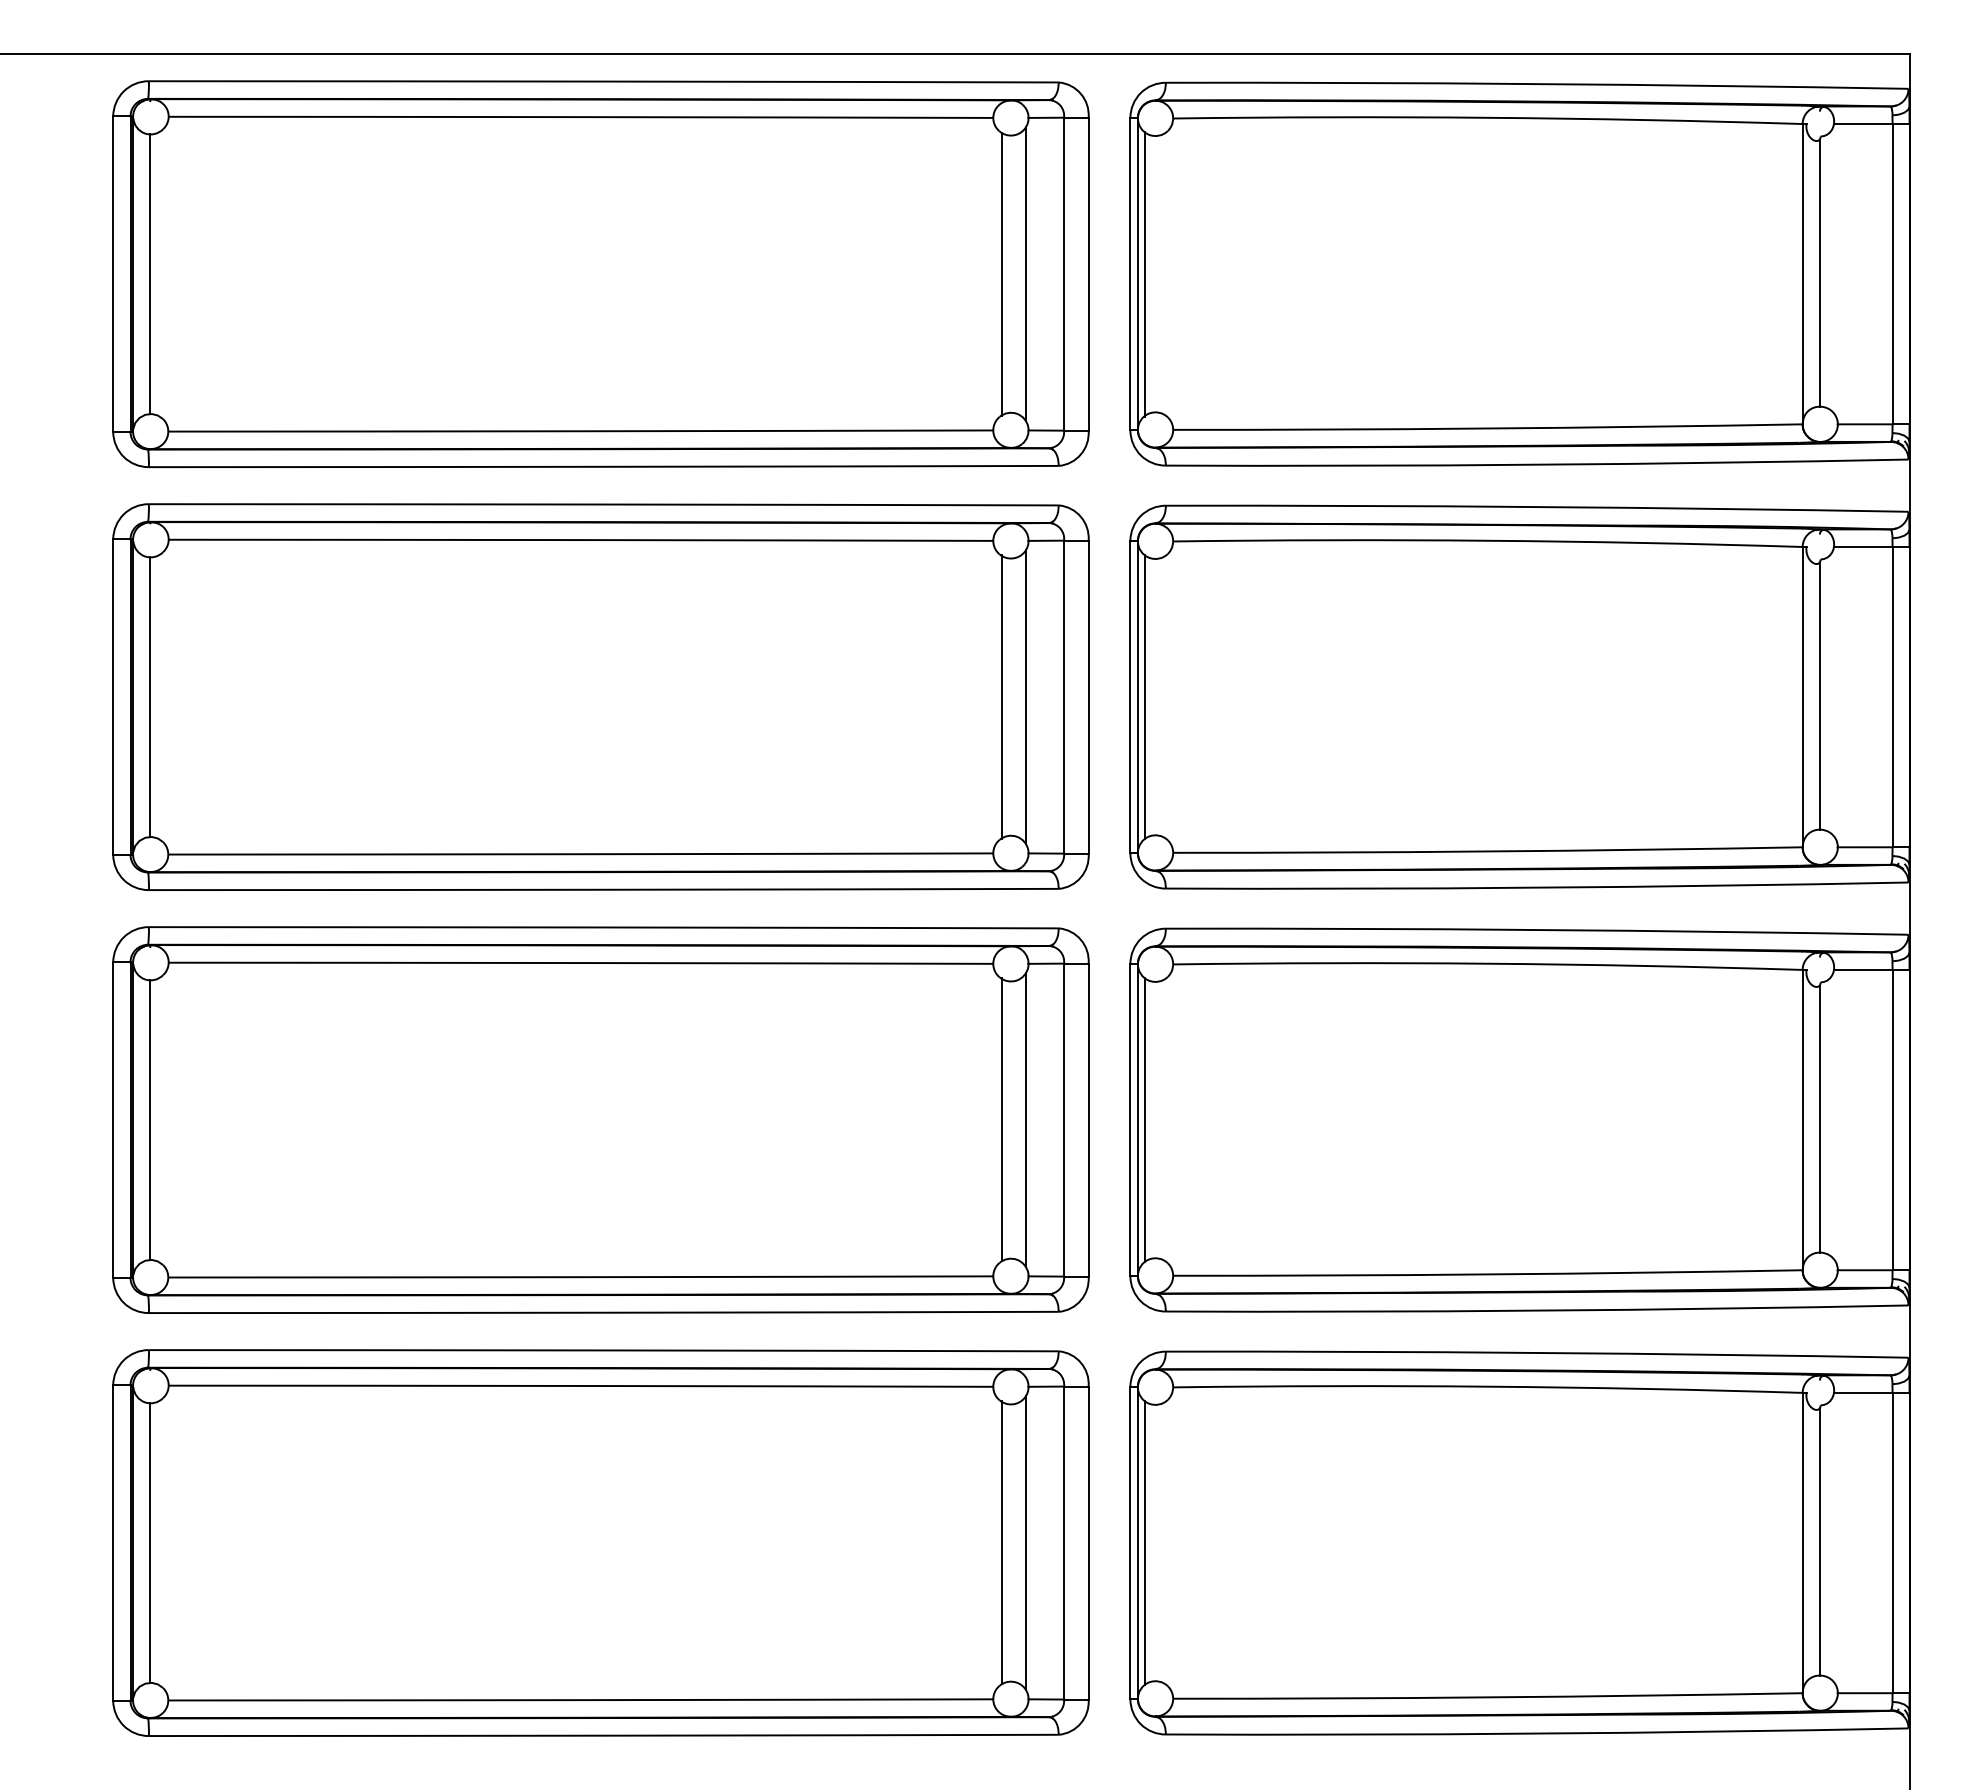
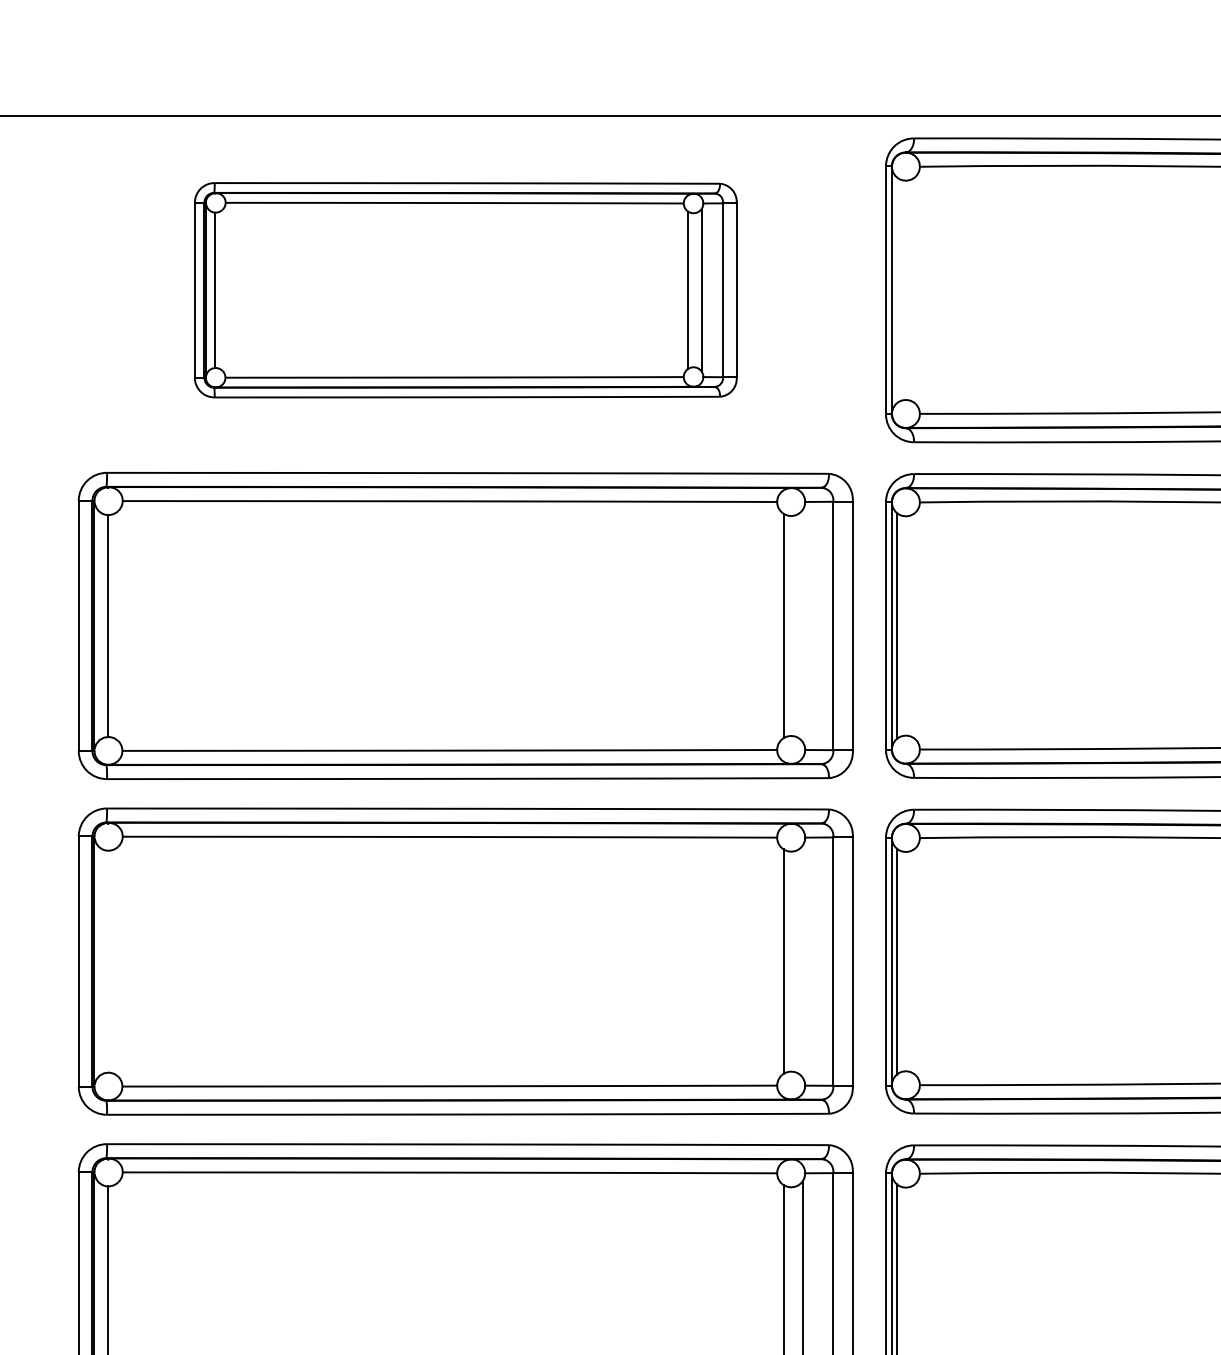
part: (600, 273) -> (465, 289), size x0.7
line: (1144, 273) -> (897, 289), removed
line: (1025, 697) -> (802, 626), removed
line: (149, 1120) -> (107, 961), removed
line: (1025, 1120) -> (802, 961), removed

